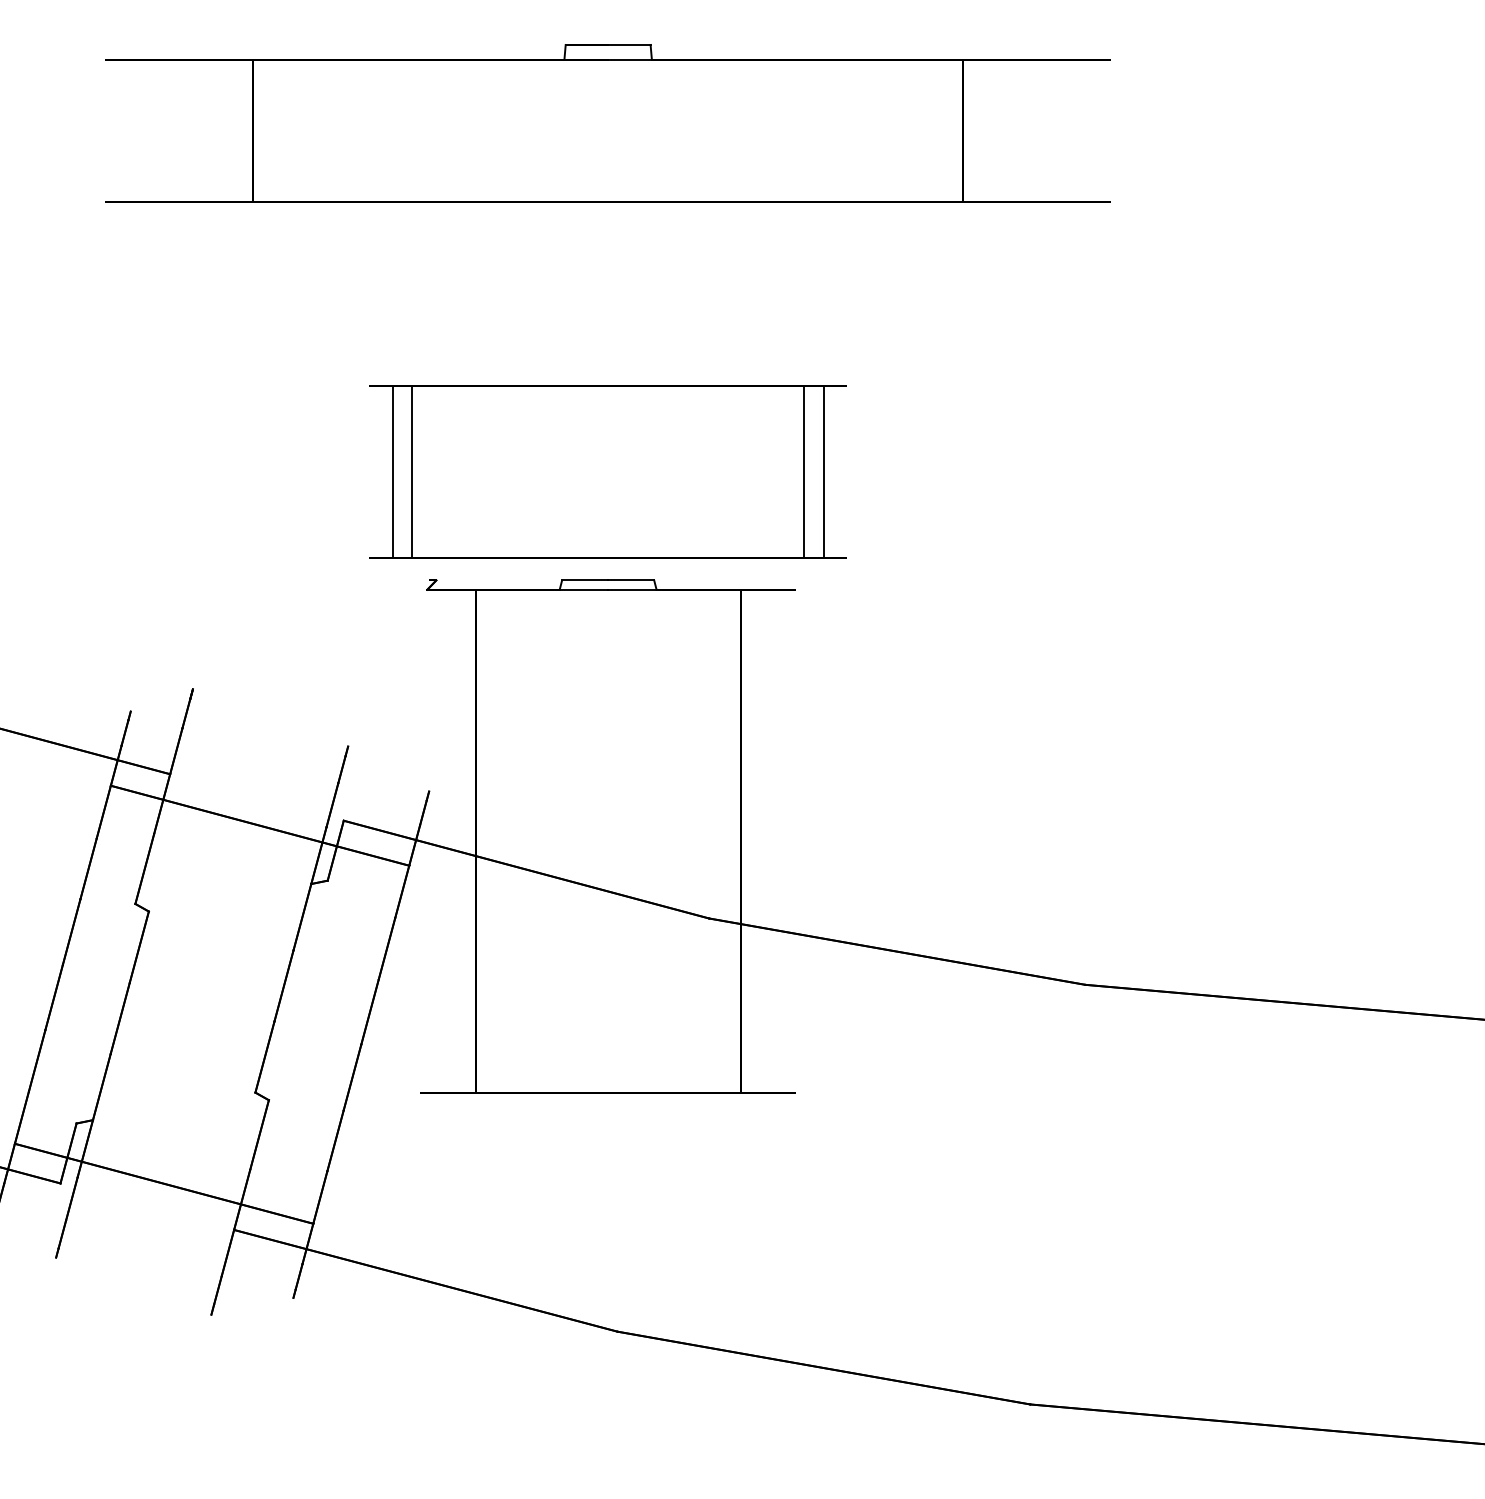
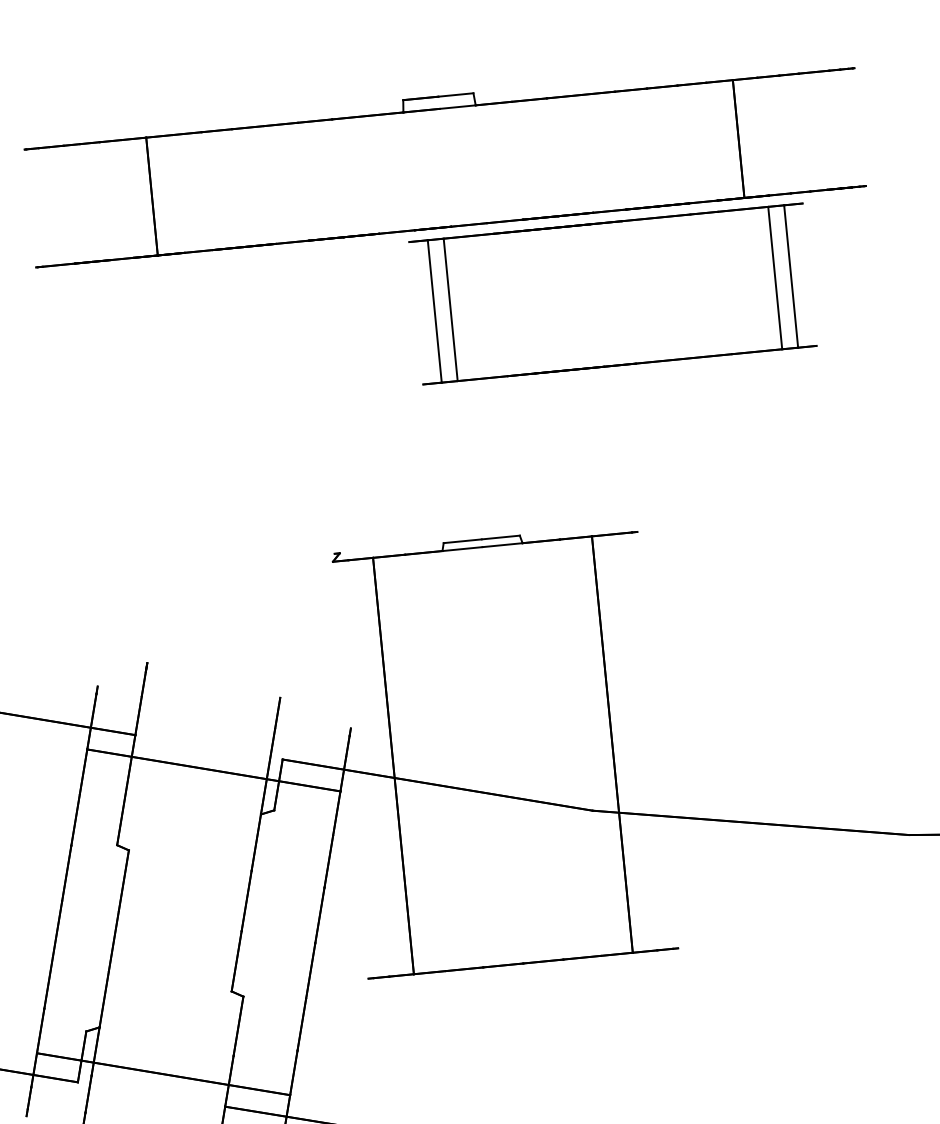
part: (607, 471) -> (612, 293), moved

